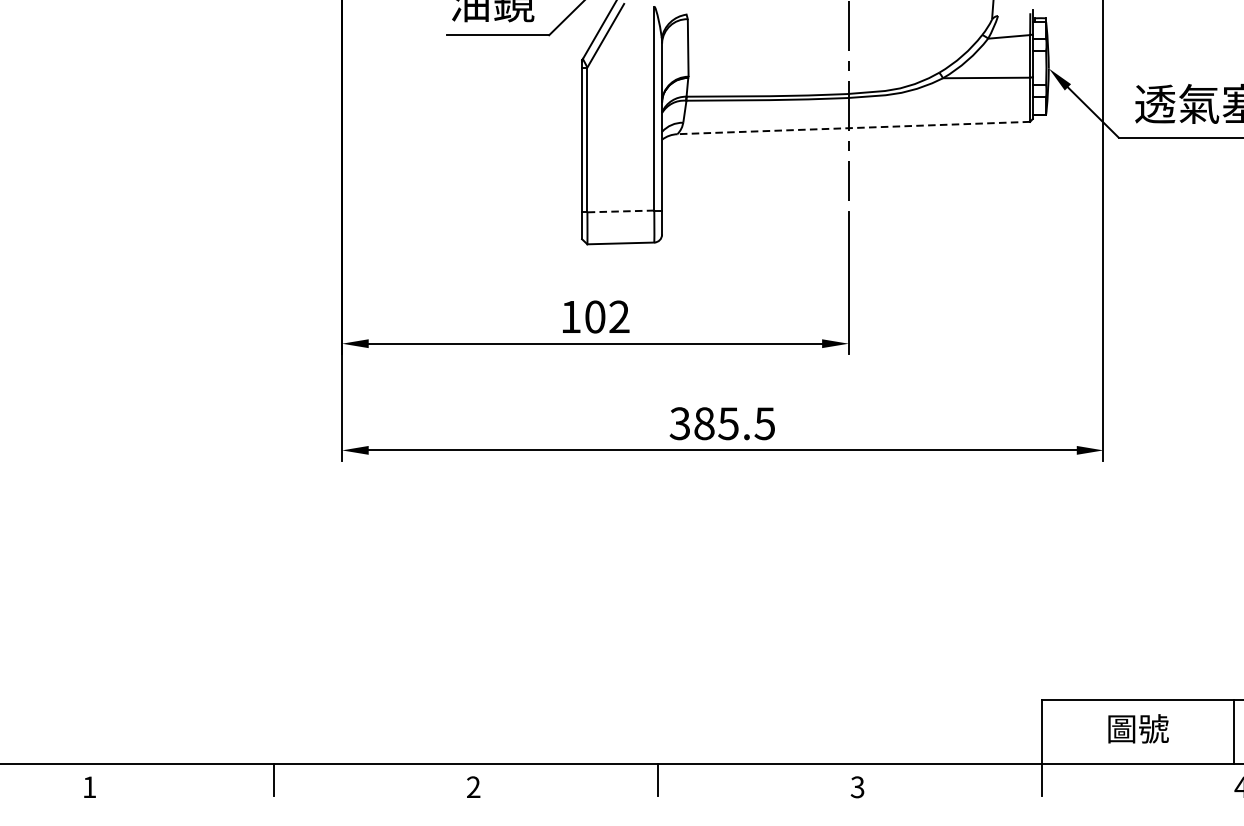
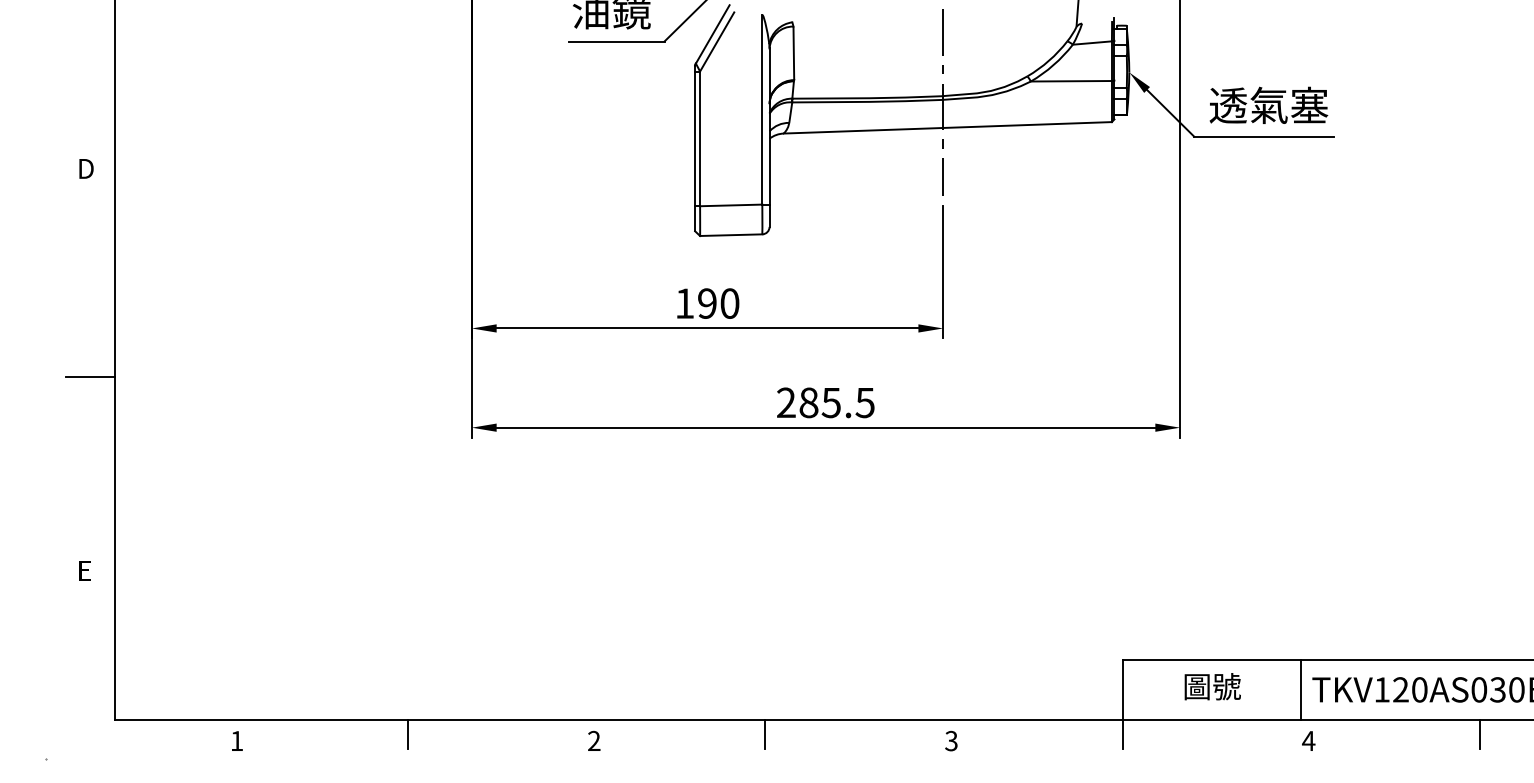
line: (853, 127) -> (947, 127), dashed -> solid
line: (620, 211) -> (730, 205), dashed -> solid
text: (607, 316) -> (718, 303), 102 -> 190
text: (679, 424) -> (785, 403), 385.5 -> 285.5

